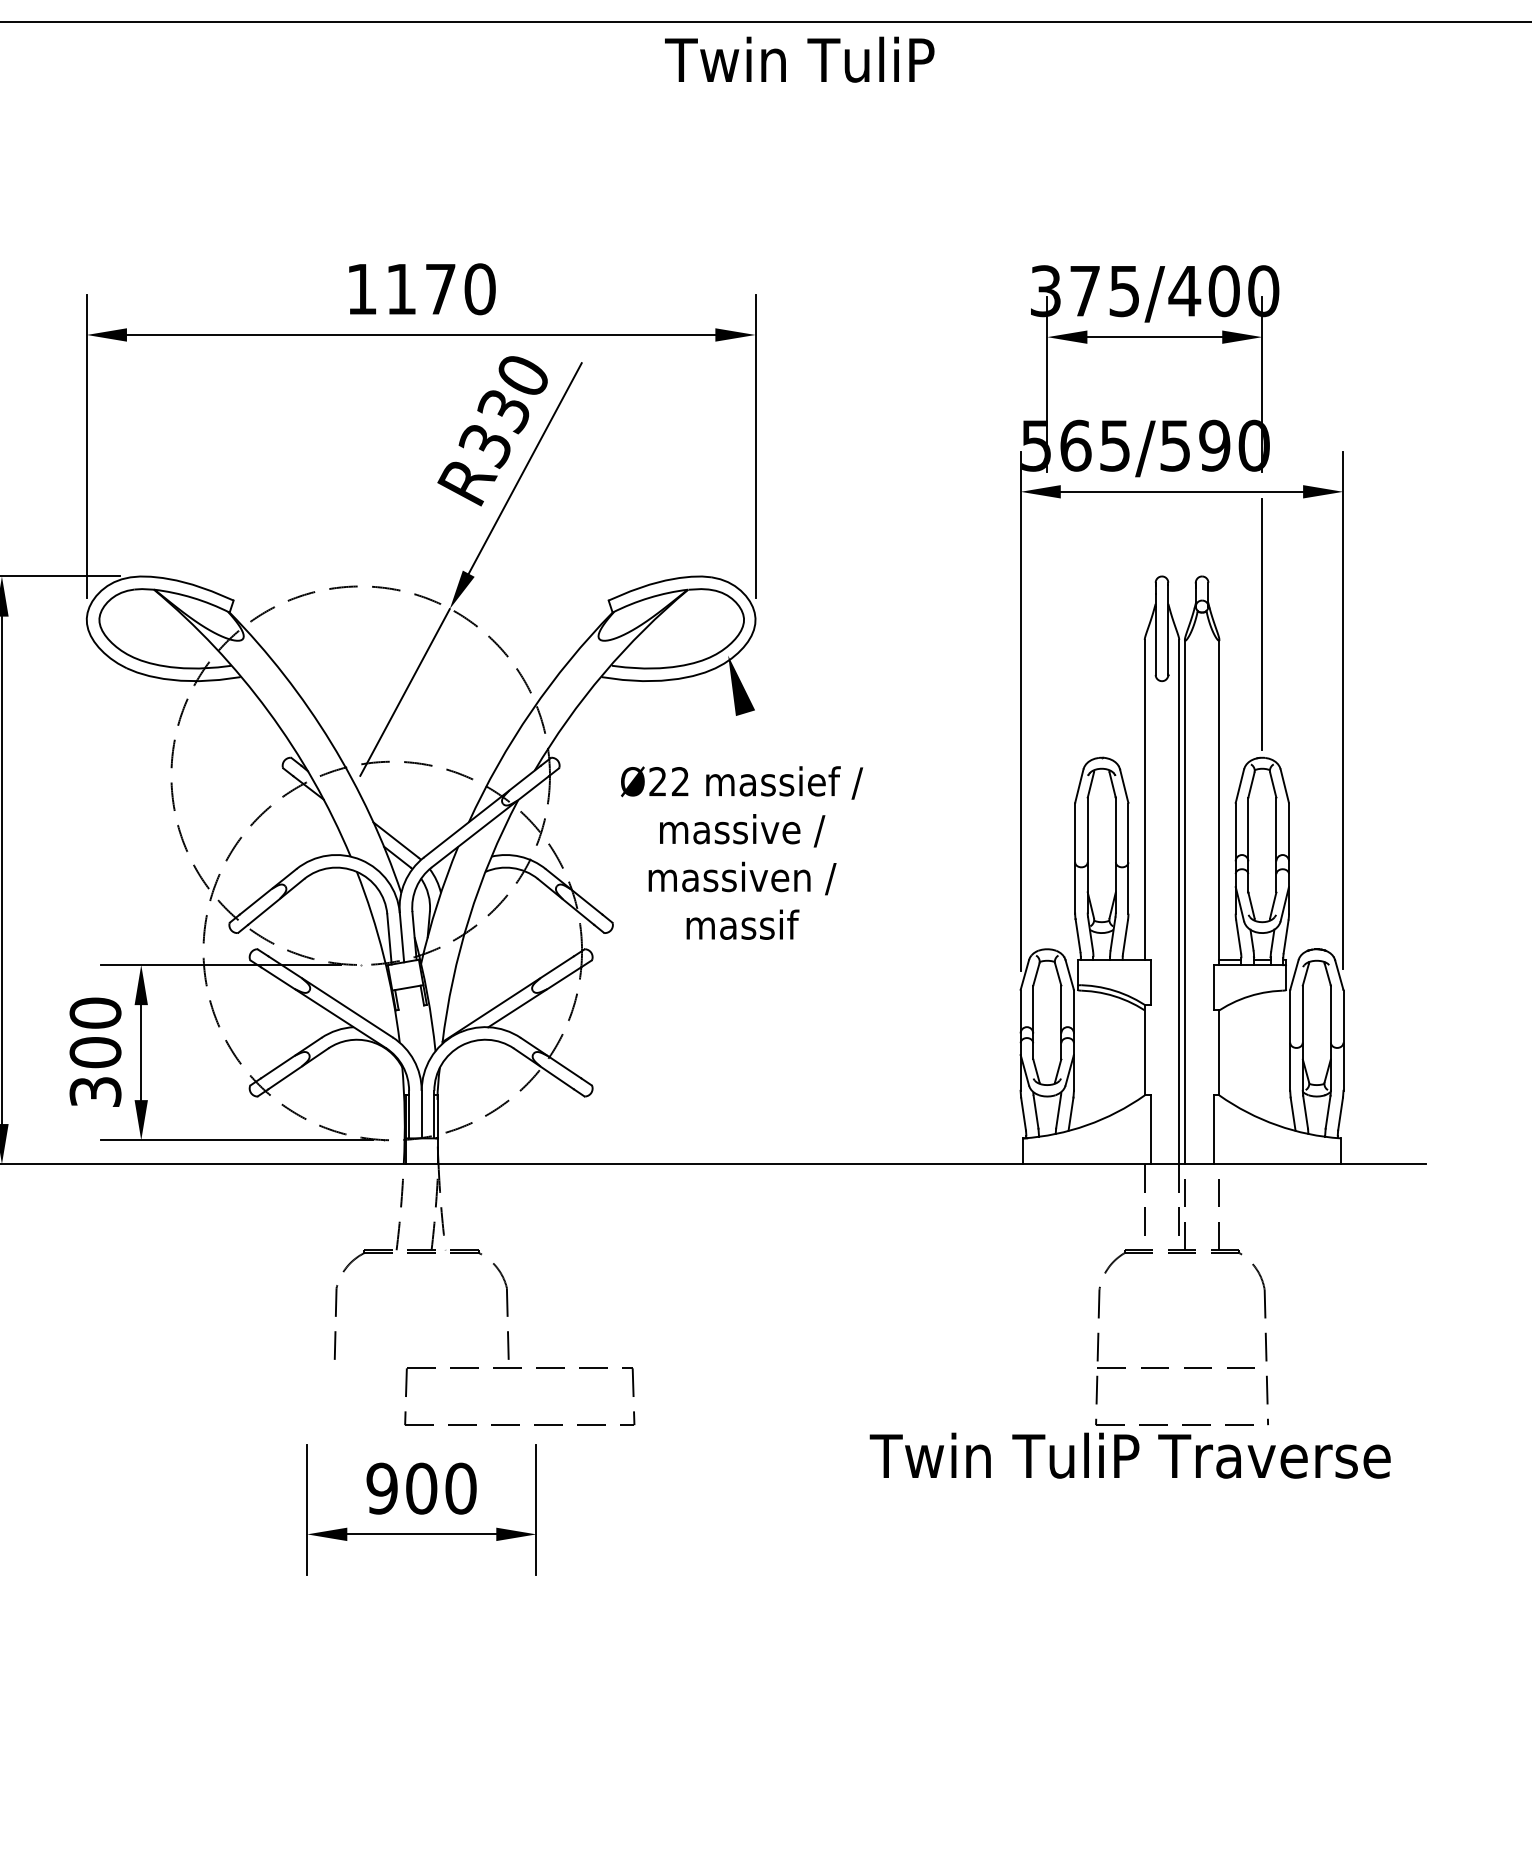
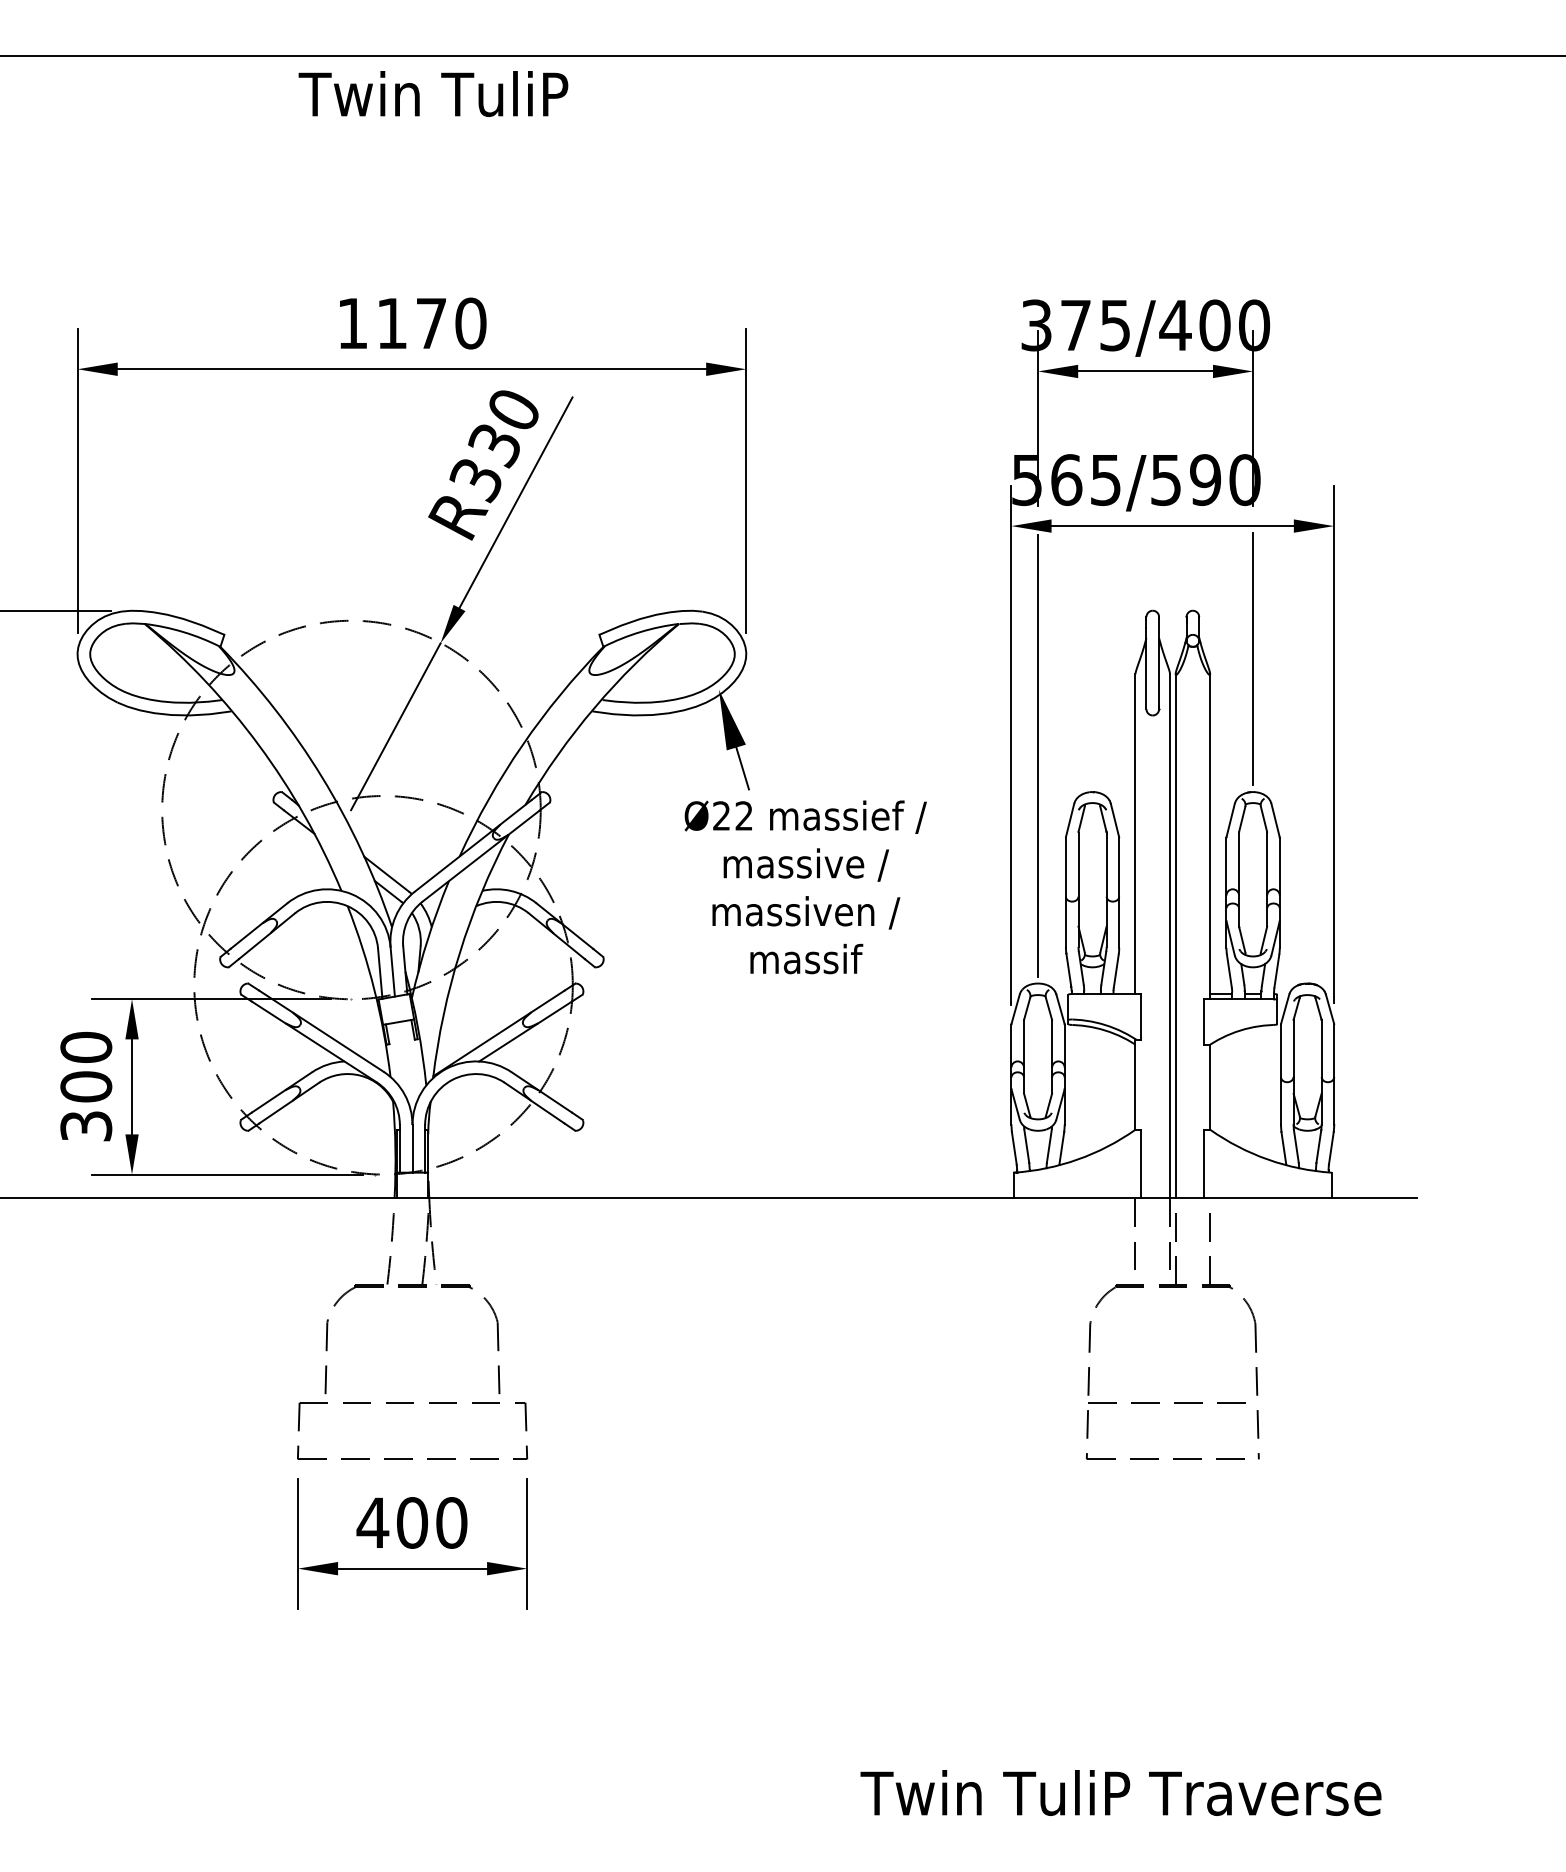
text: (799, 59) -> (433, 93), moved
line: (1047, 721) -> (1038, 755), added
line: (751, 734) -> (742, 768), added
text: (741, 853) -> (805, 887), moved
part: (519, 1369) -> (412, 1403), moved
text: (1129, 1455) -> (1120, 1792), moved
text: (381, 1488) -> (372, 1522), 900 -> 400

